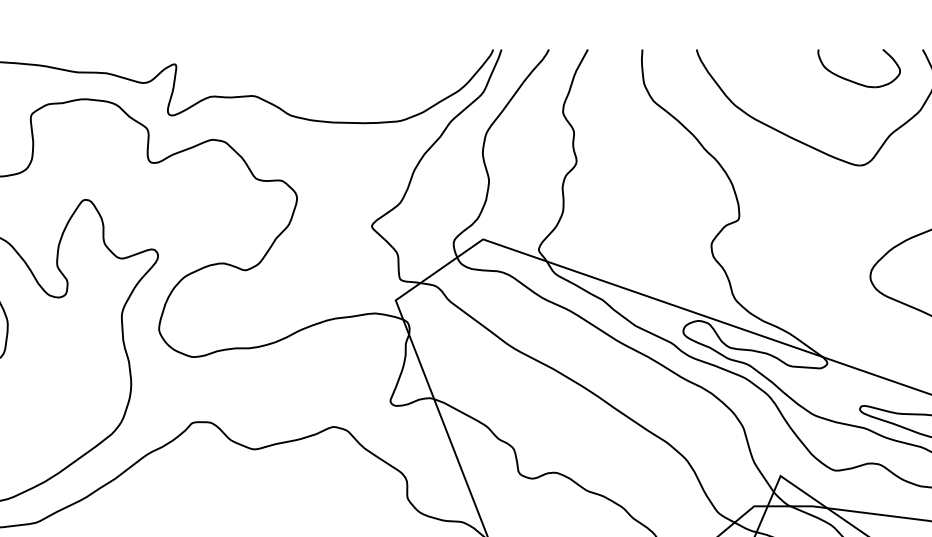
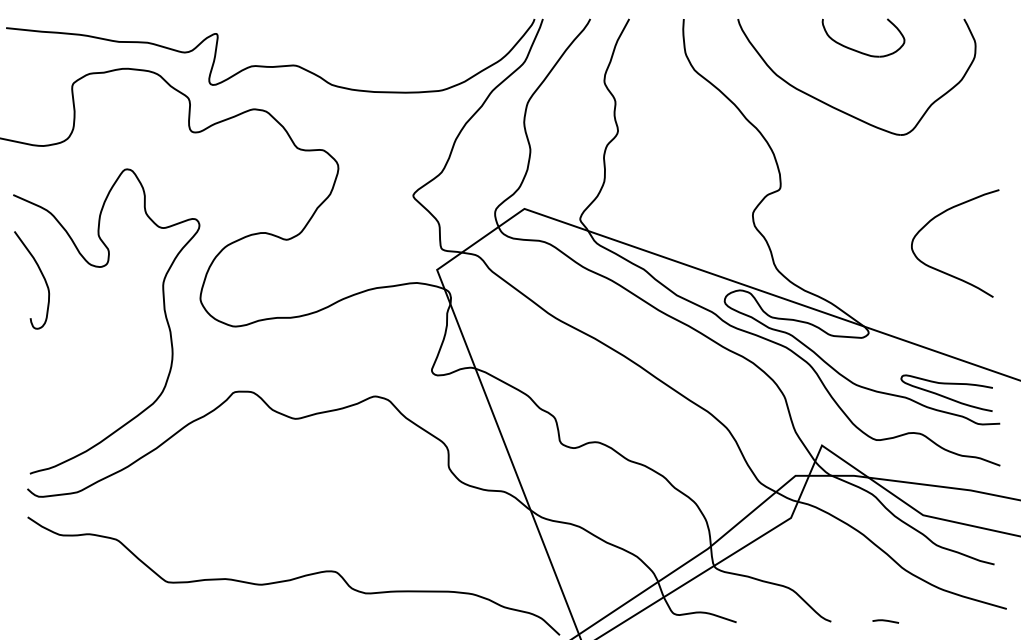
part: (854, 81) -> (858, 50), moved

